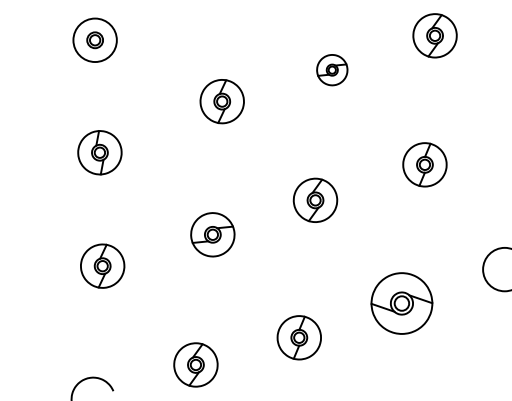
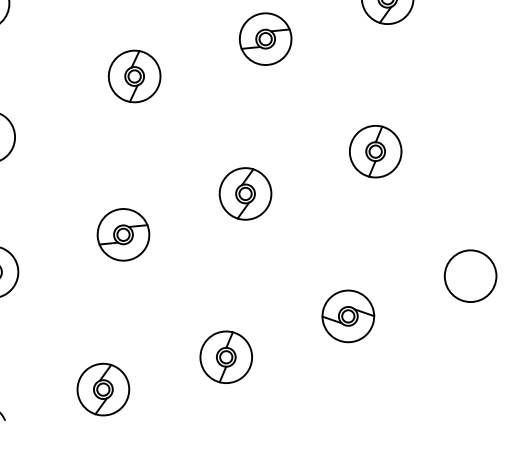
part: (331, 69) -> (264, 38), size x1.43
part: (401, 302) -> (347, 315), size x0.71

